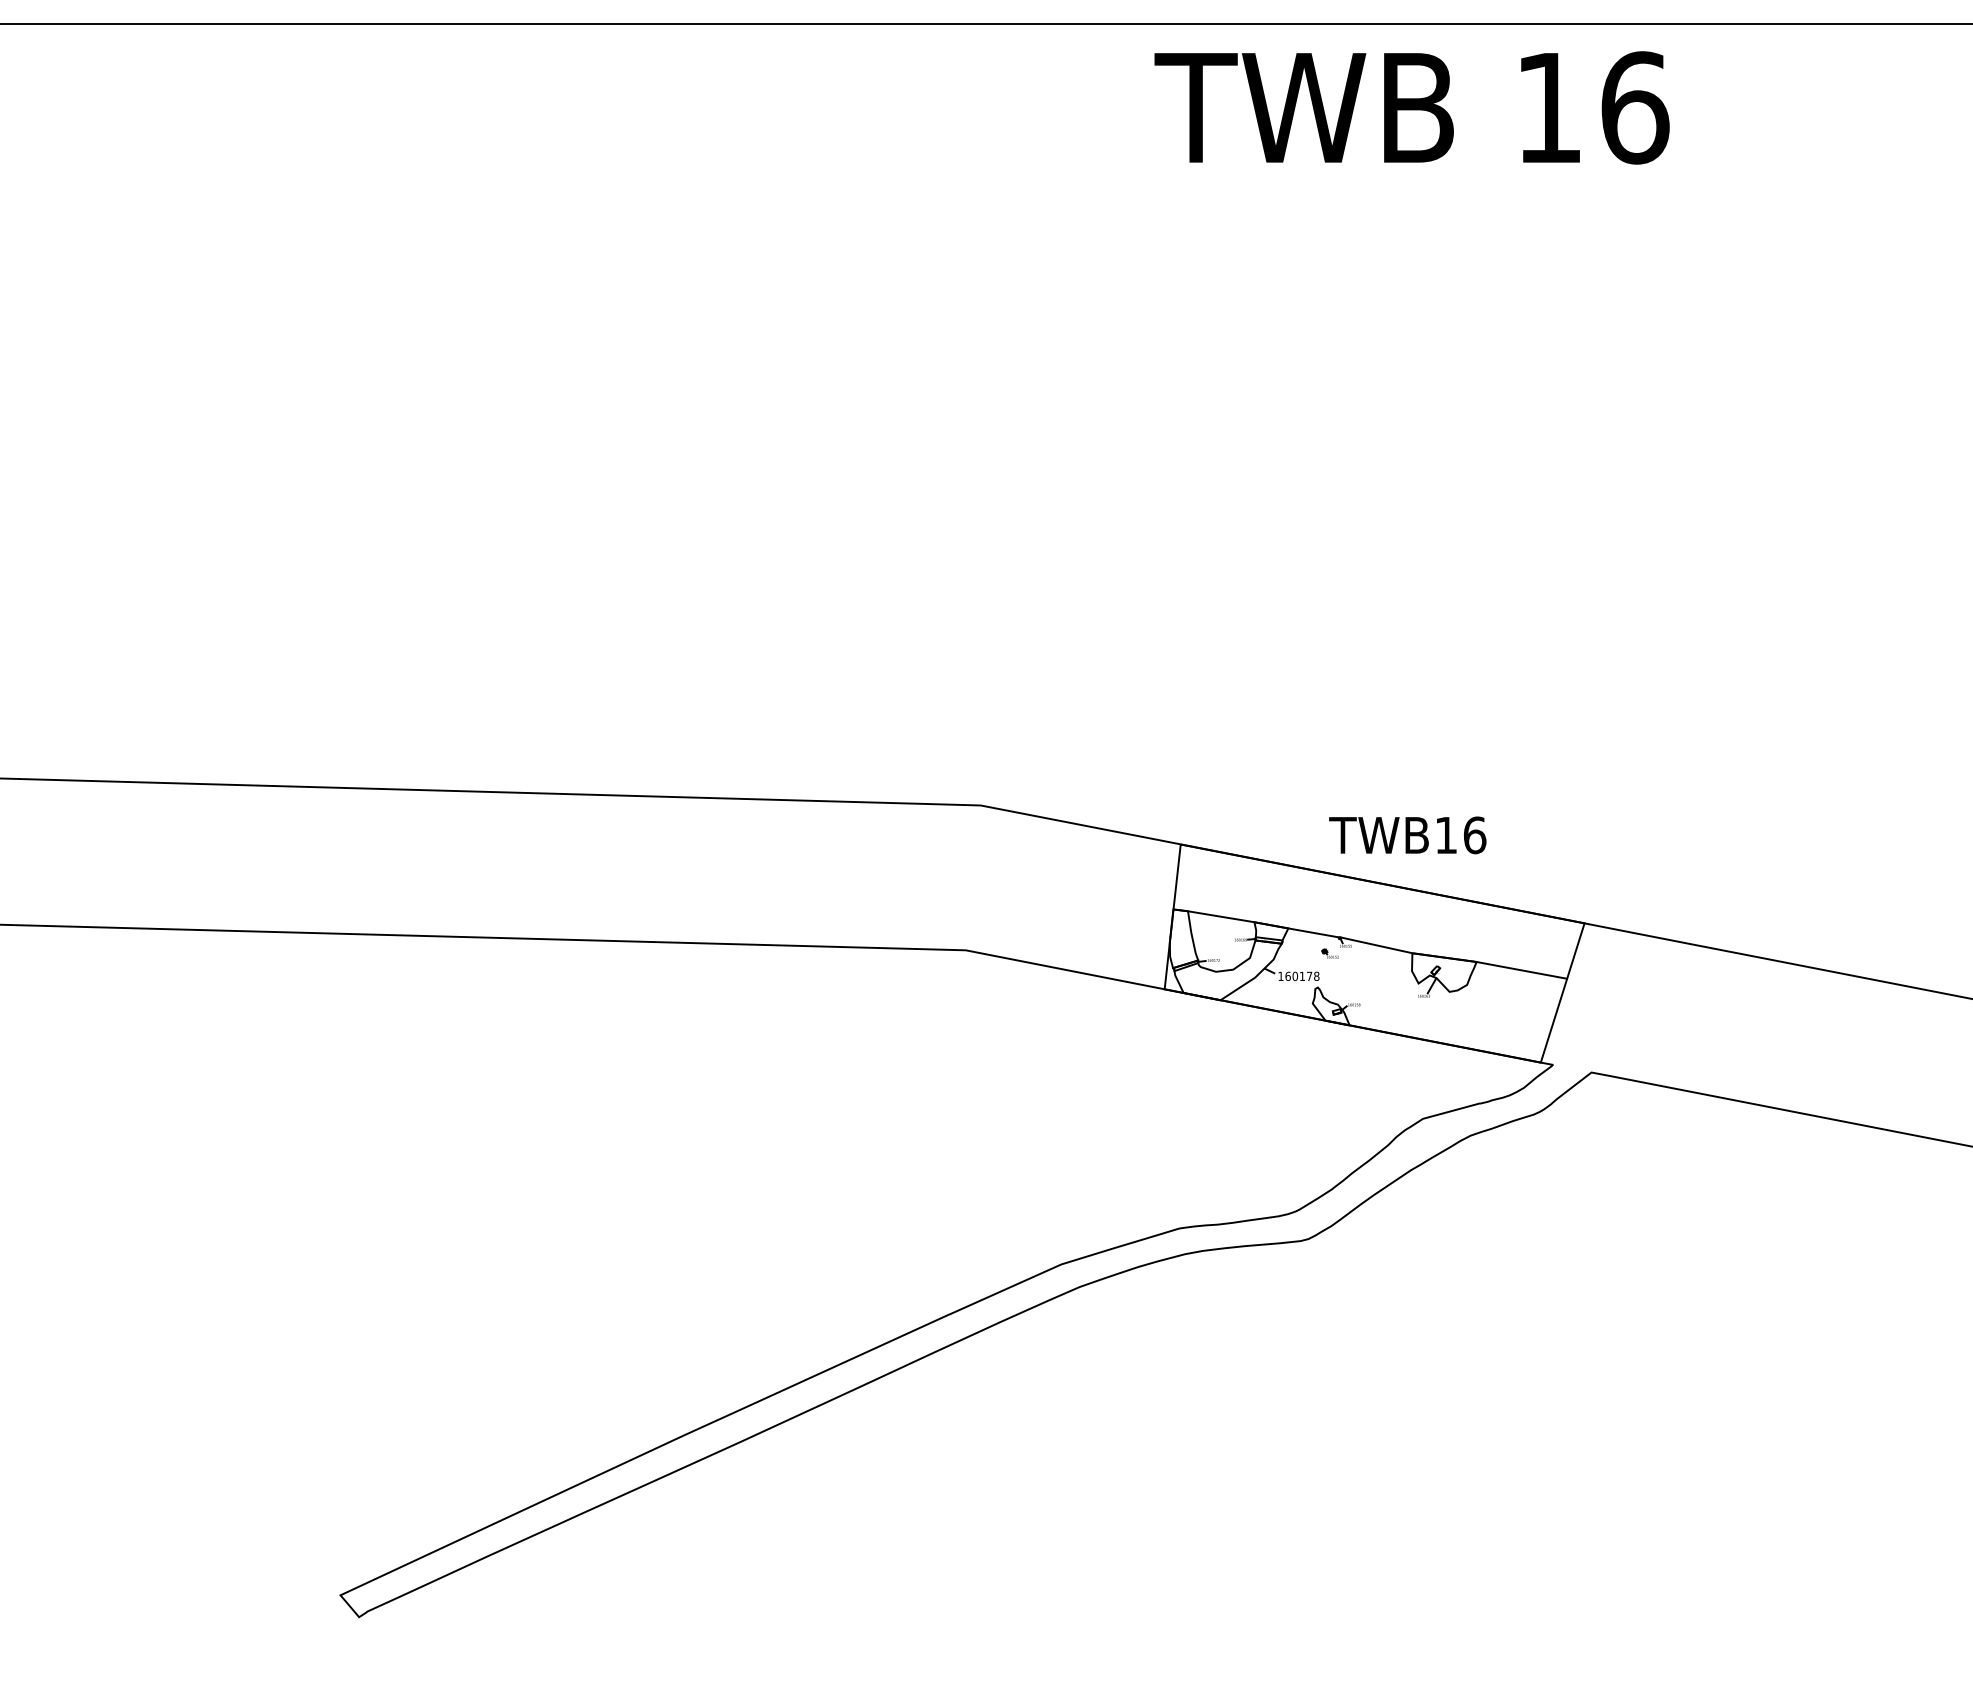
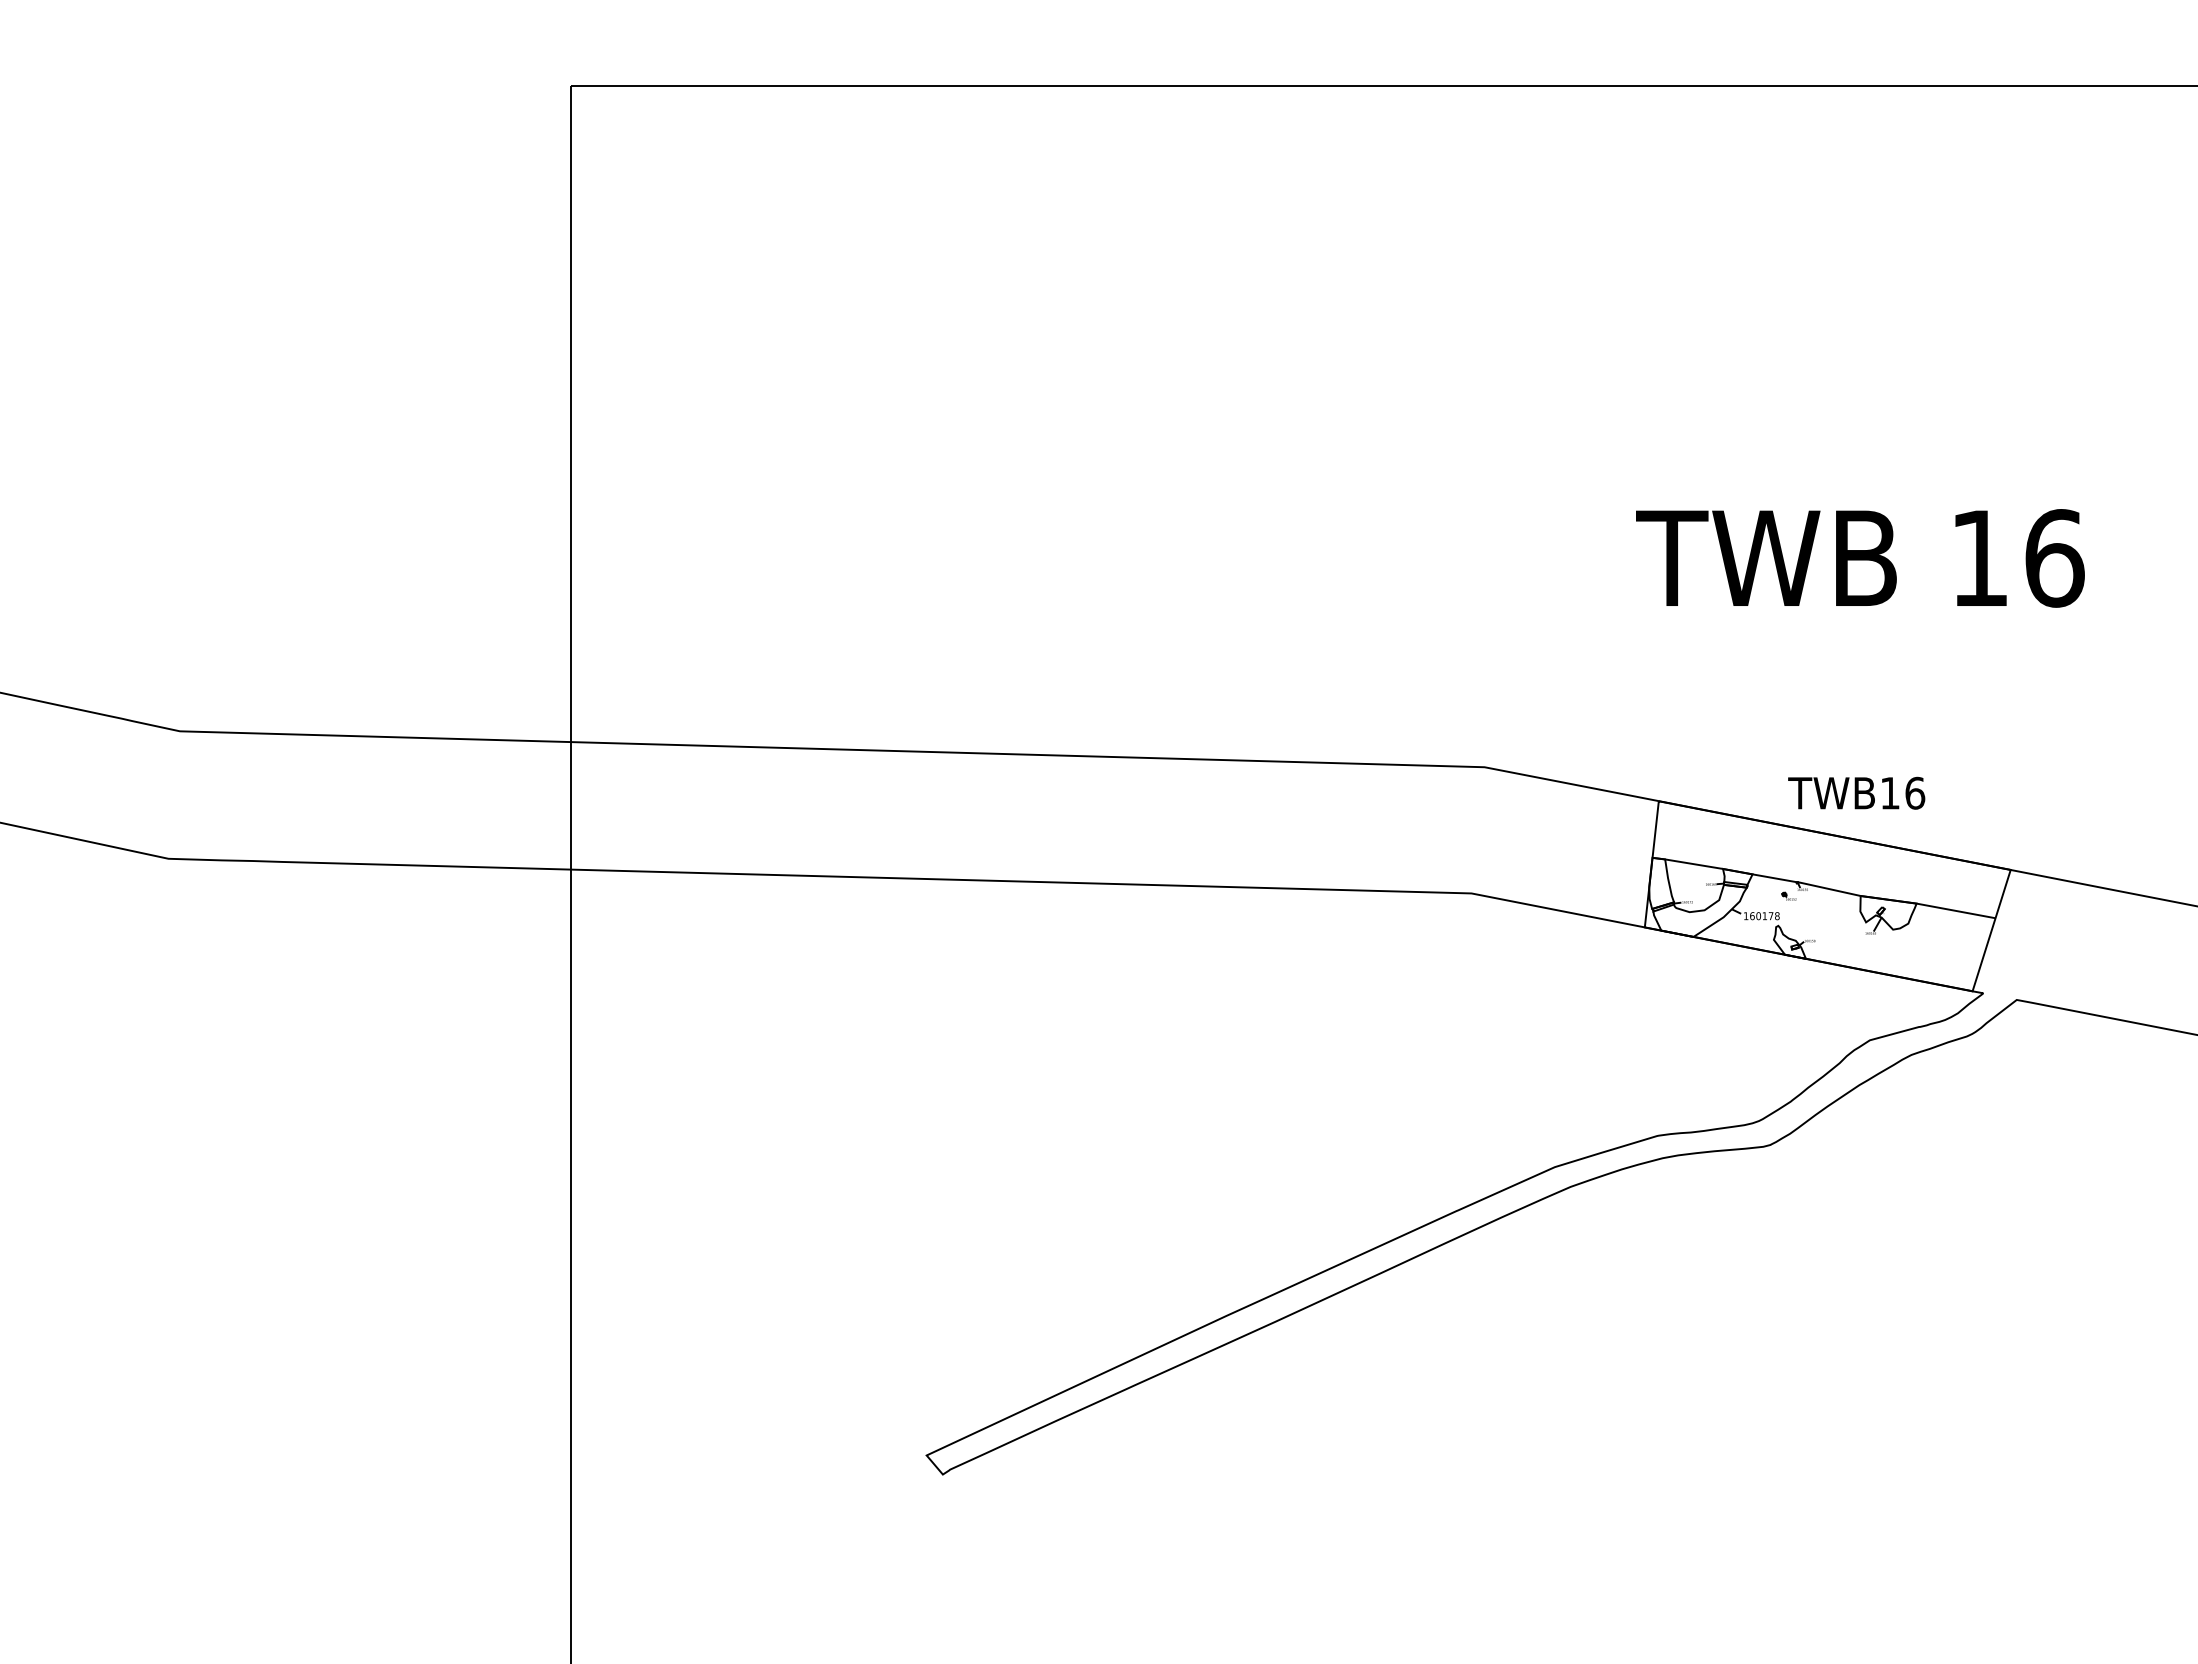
text: (1412, 108) -> (1860, 558), moved

